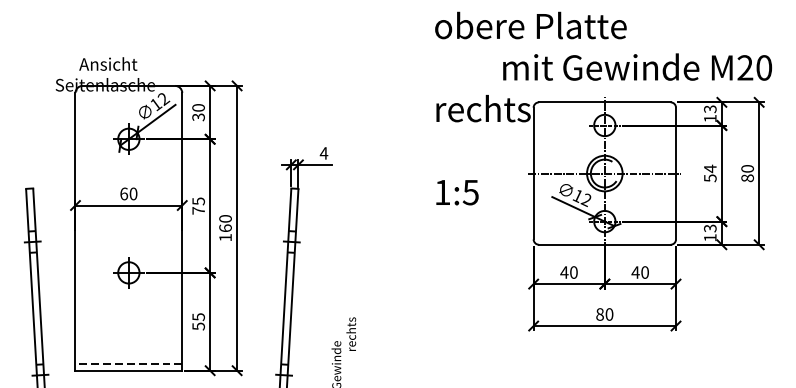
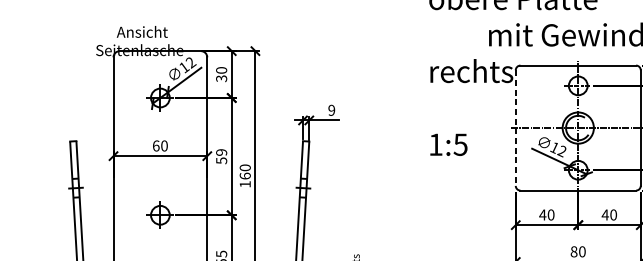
text: (323, 153) -> (331, 110), 4 -> 9
line: (533, 173) -> (515, 128), solid -> dashed
text: (198, 205) -> (221, 156), 75 -> 59

